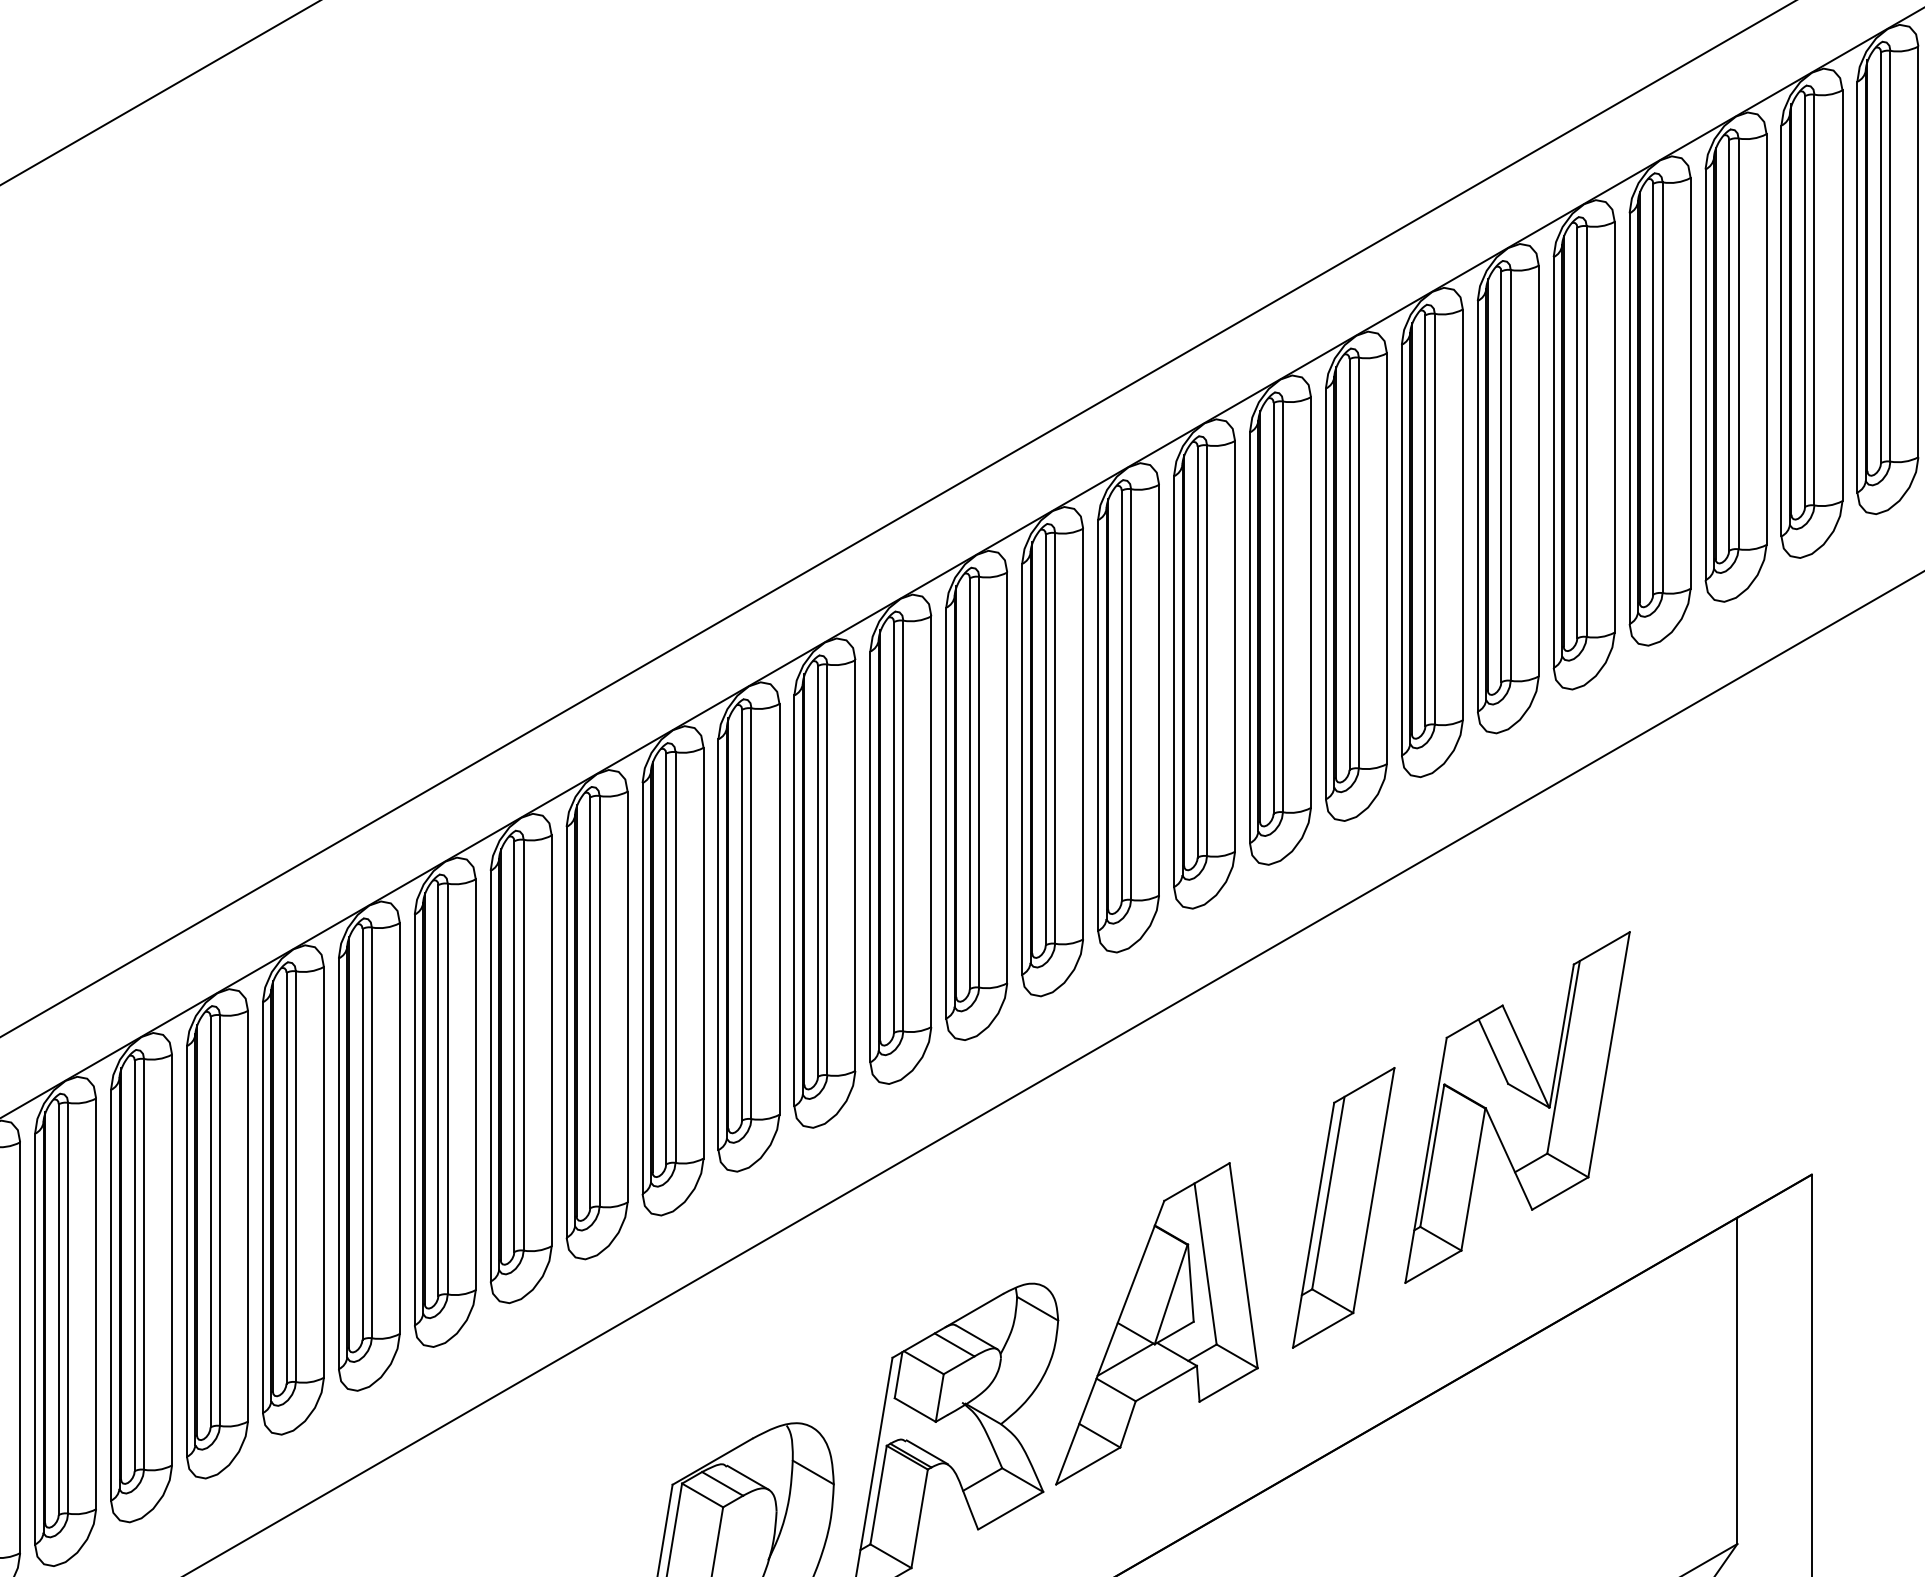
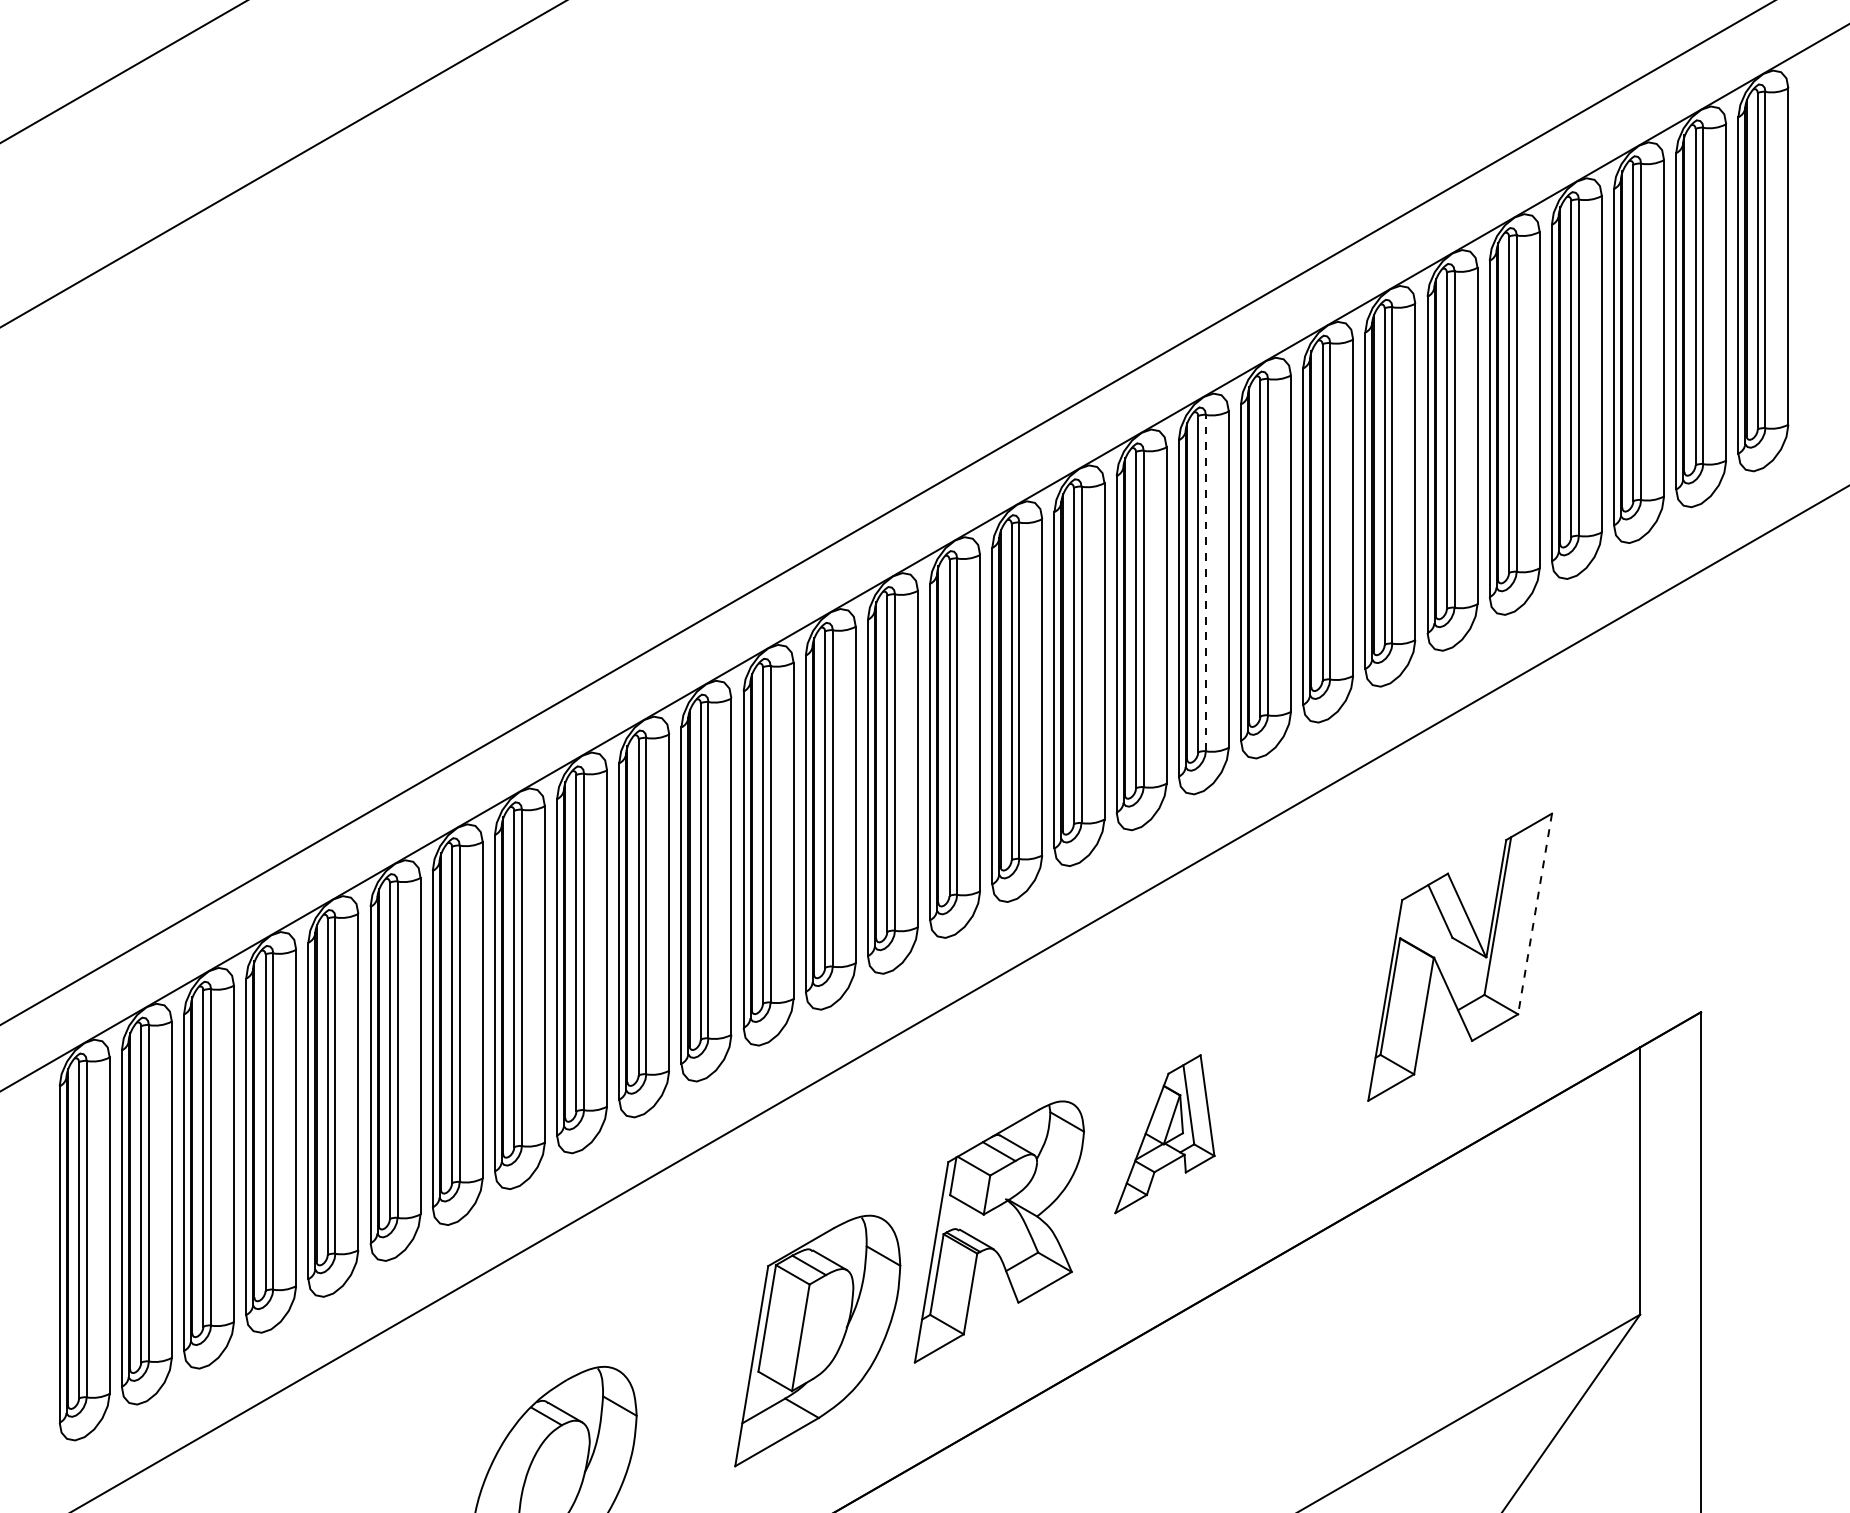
line: (1206, 649) -> (1205, 582), solid -> dashed
line: (1609, 1054) -> (1535, 913), solid -> dashed
part: (1343, 1206) -> (1317, 1038), removed
part: (1156, 1322) -> (1164, 1133), size x0.6

